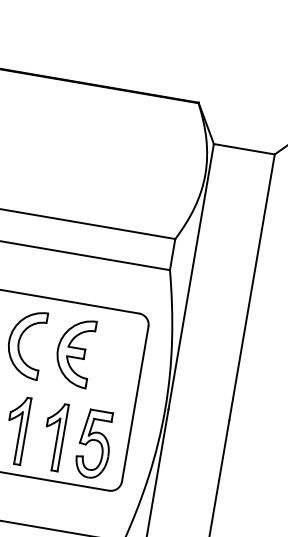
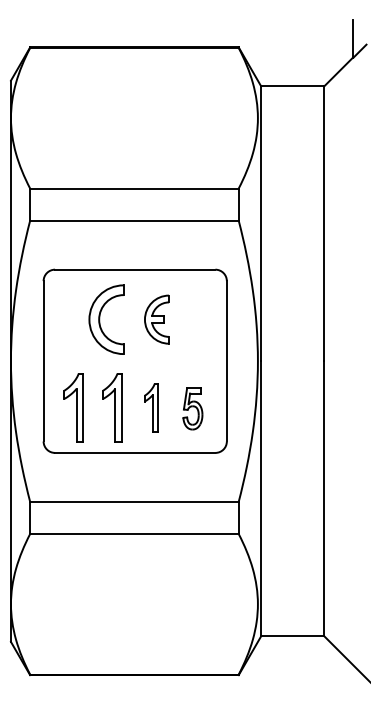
part: (74, 352) -> (156, 319), size x0.7
part: (53, 436) -> (150, 407), size x0.7
part: (94, 443) -> (192, 408), size x0.6

